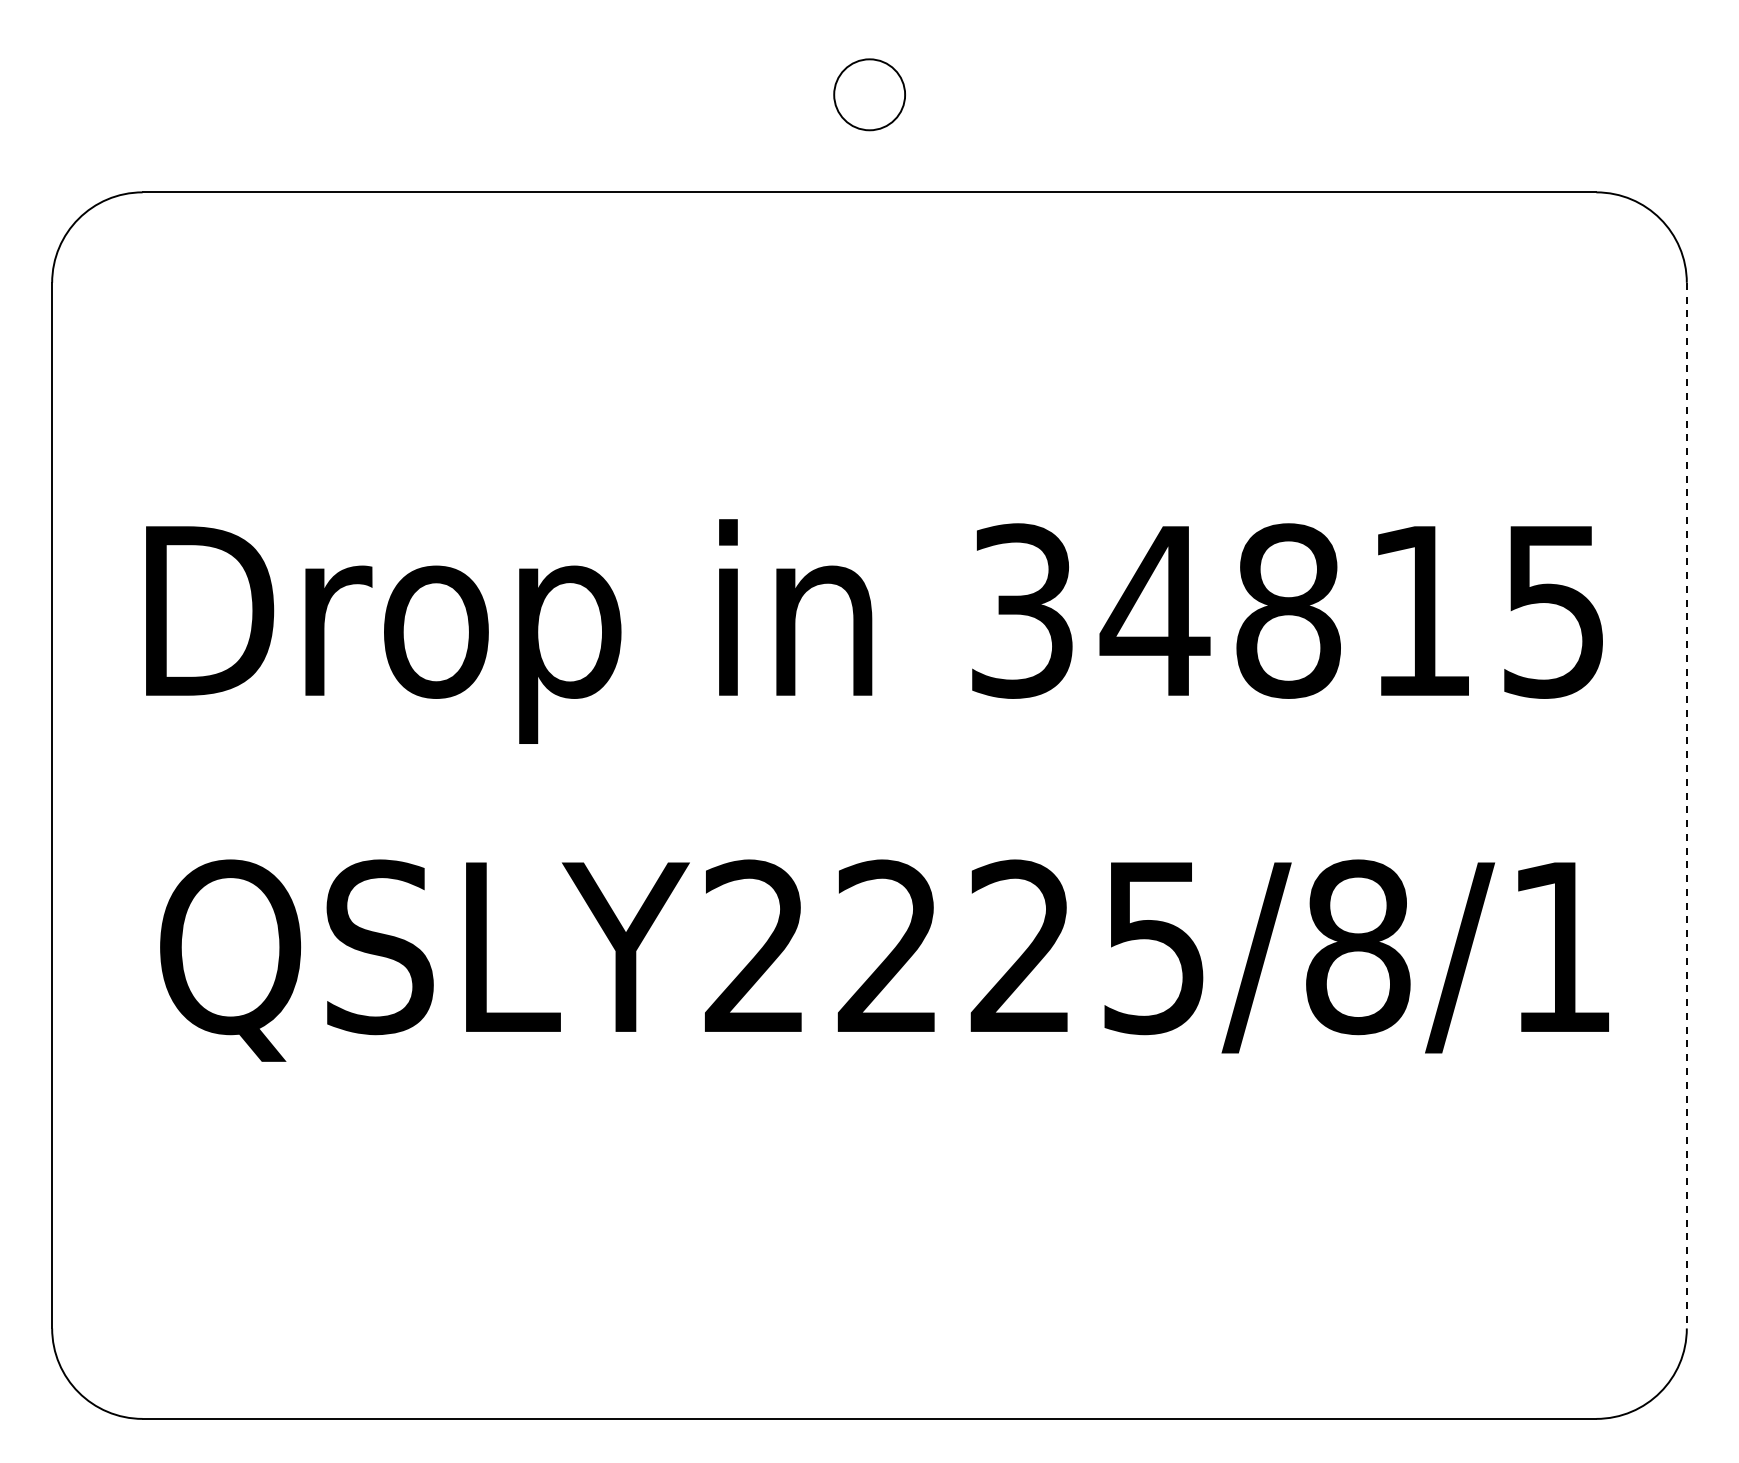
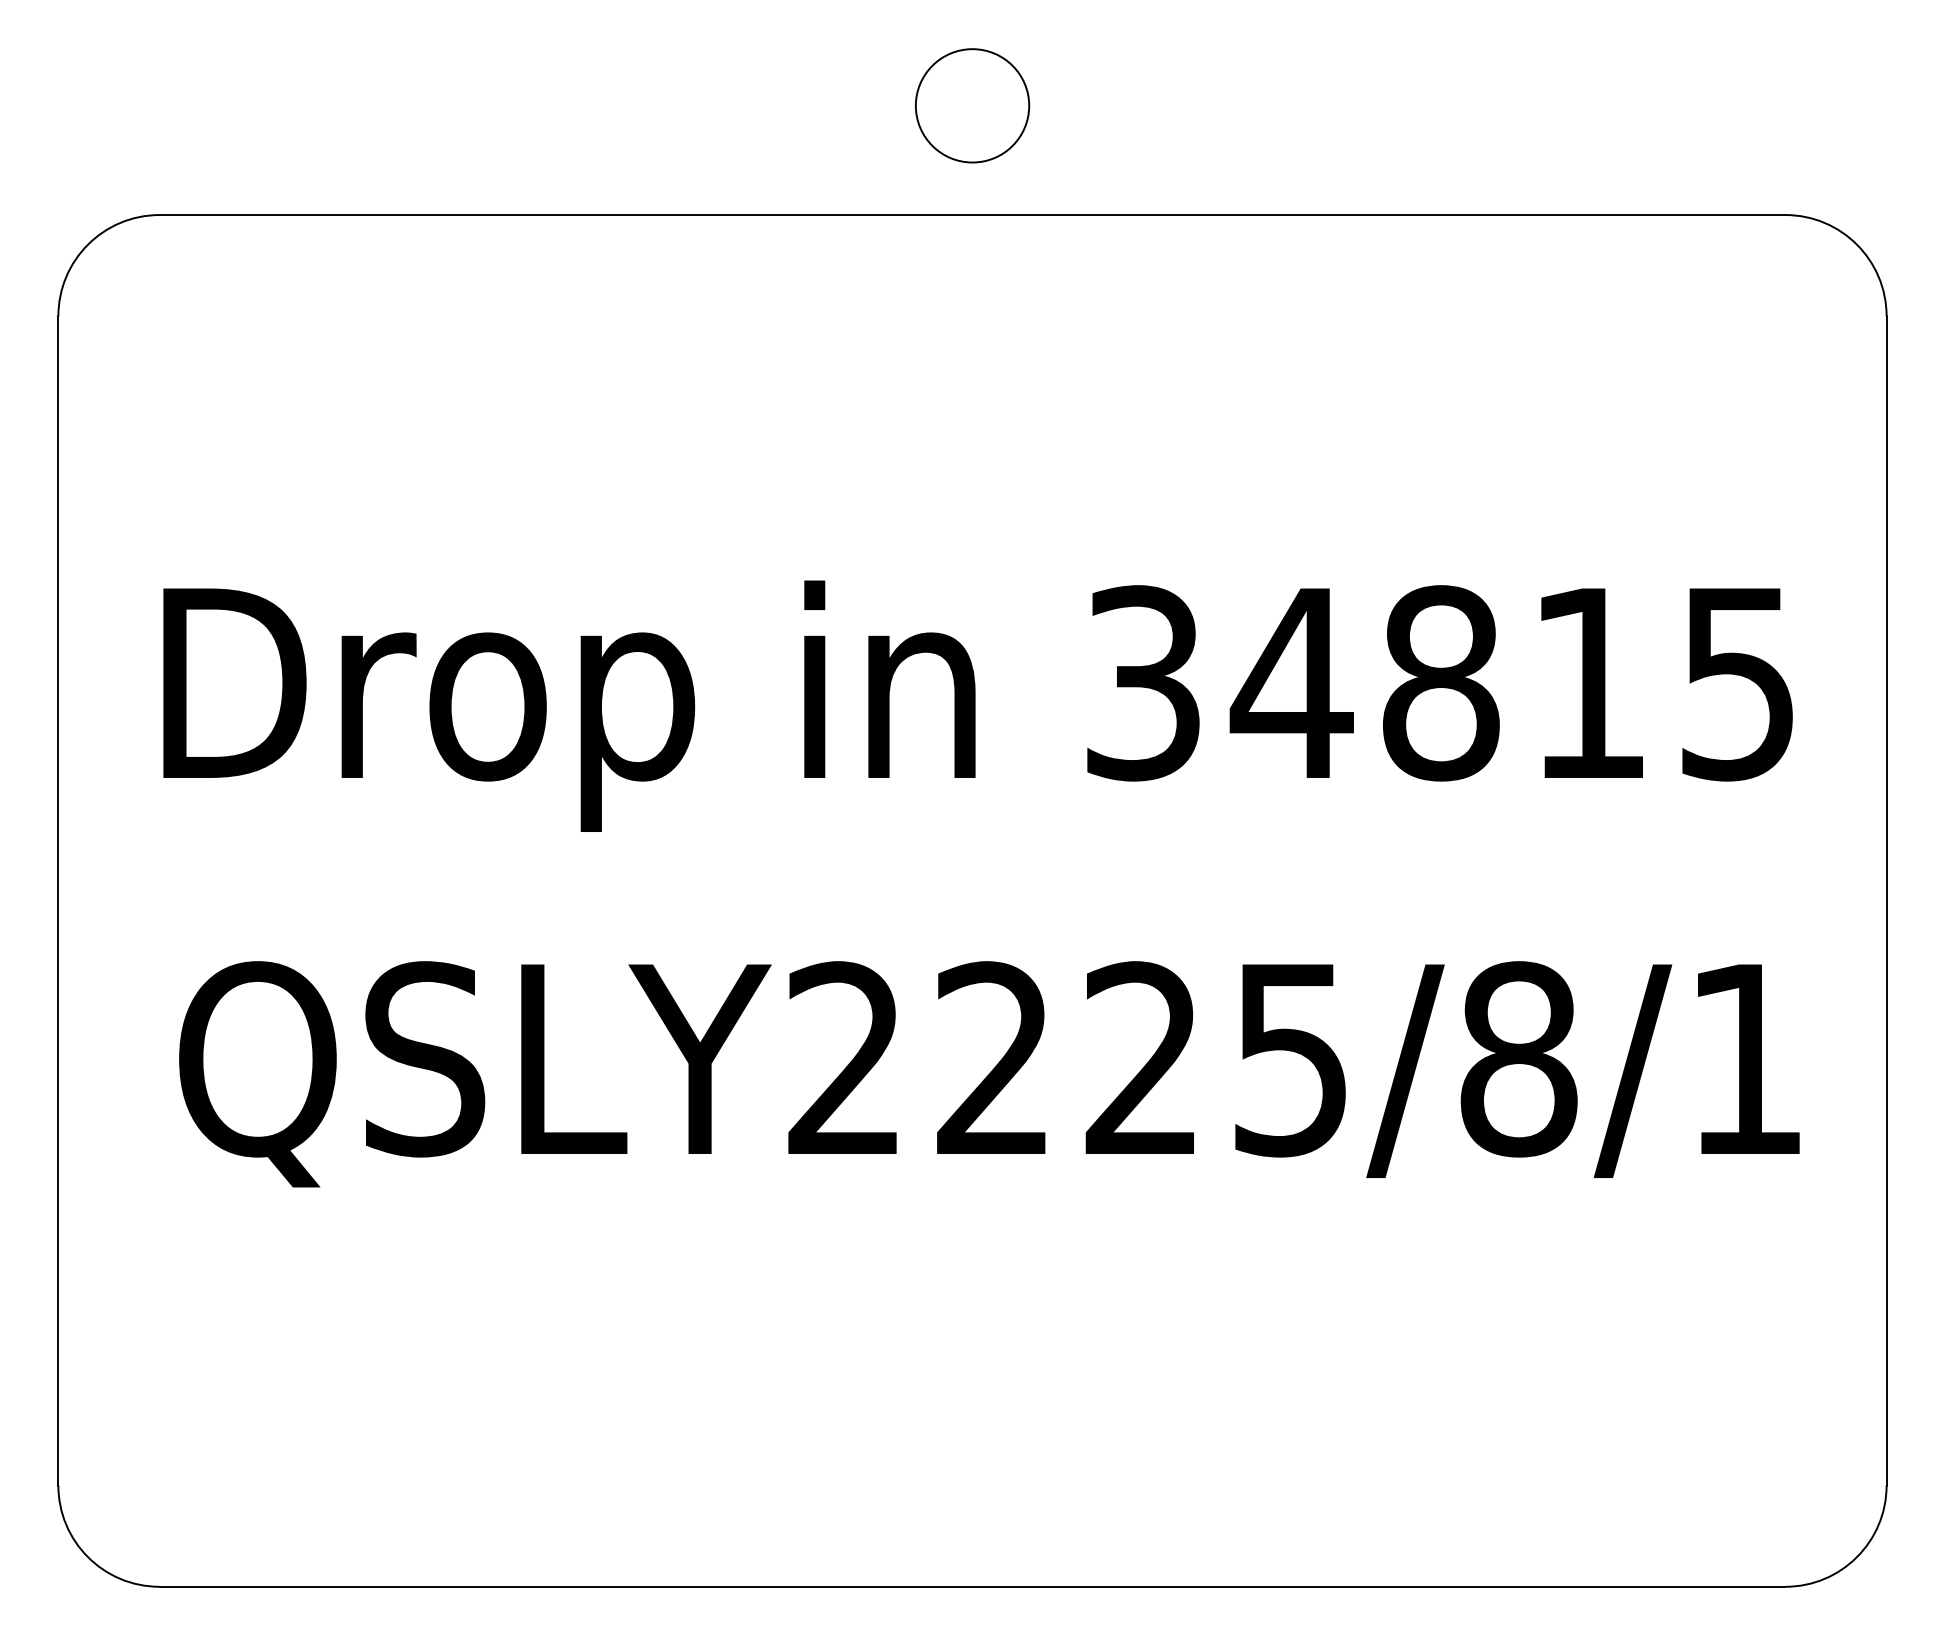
circle: (869, 94) -> (972, 105), size x1.43
line: (1686, 805) -> (1886, 900), dashed -> solid

